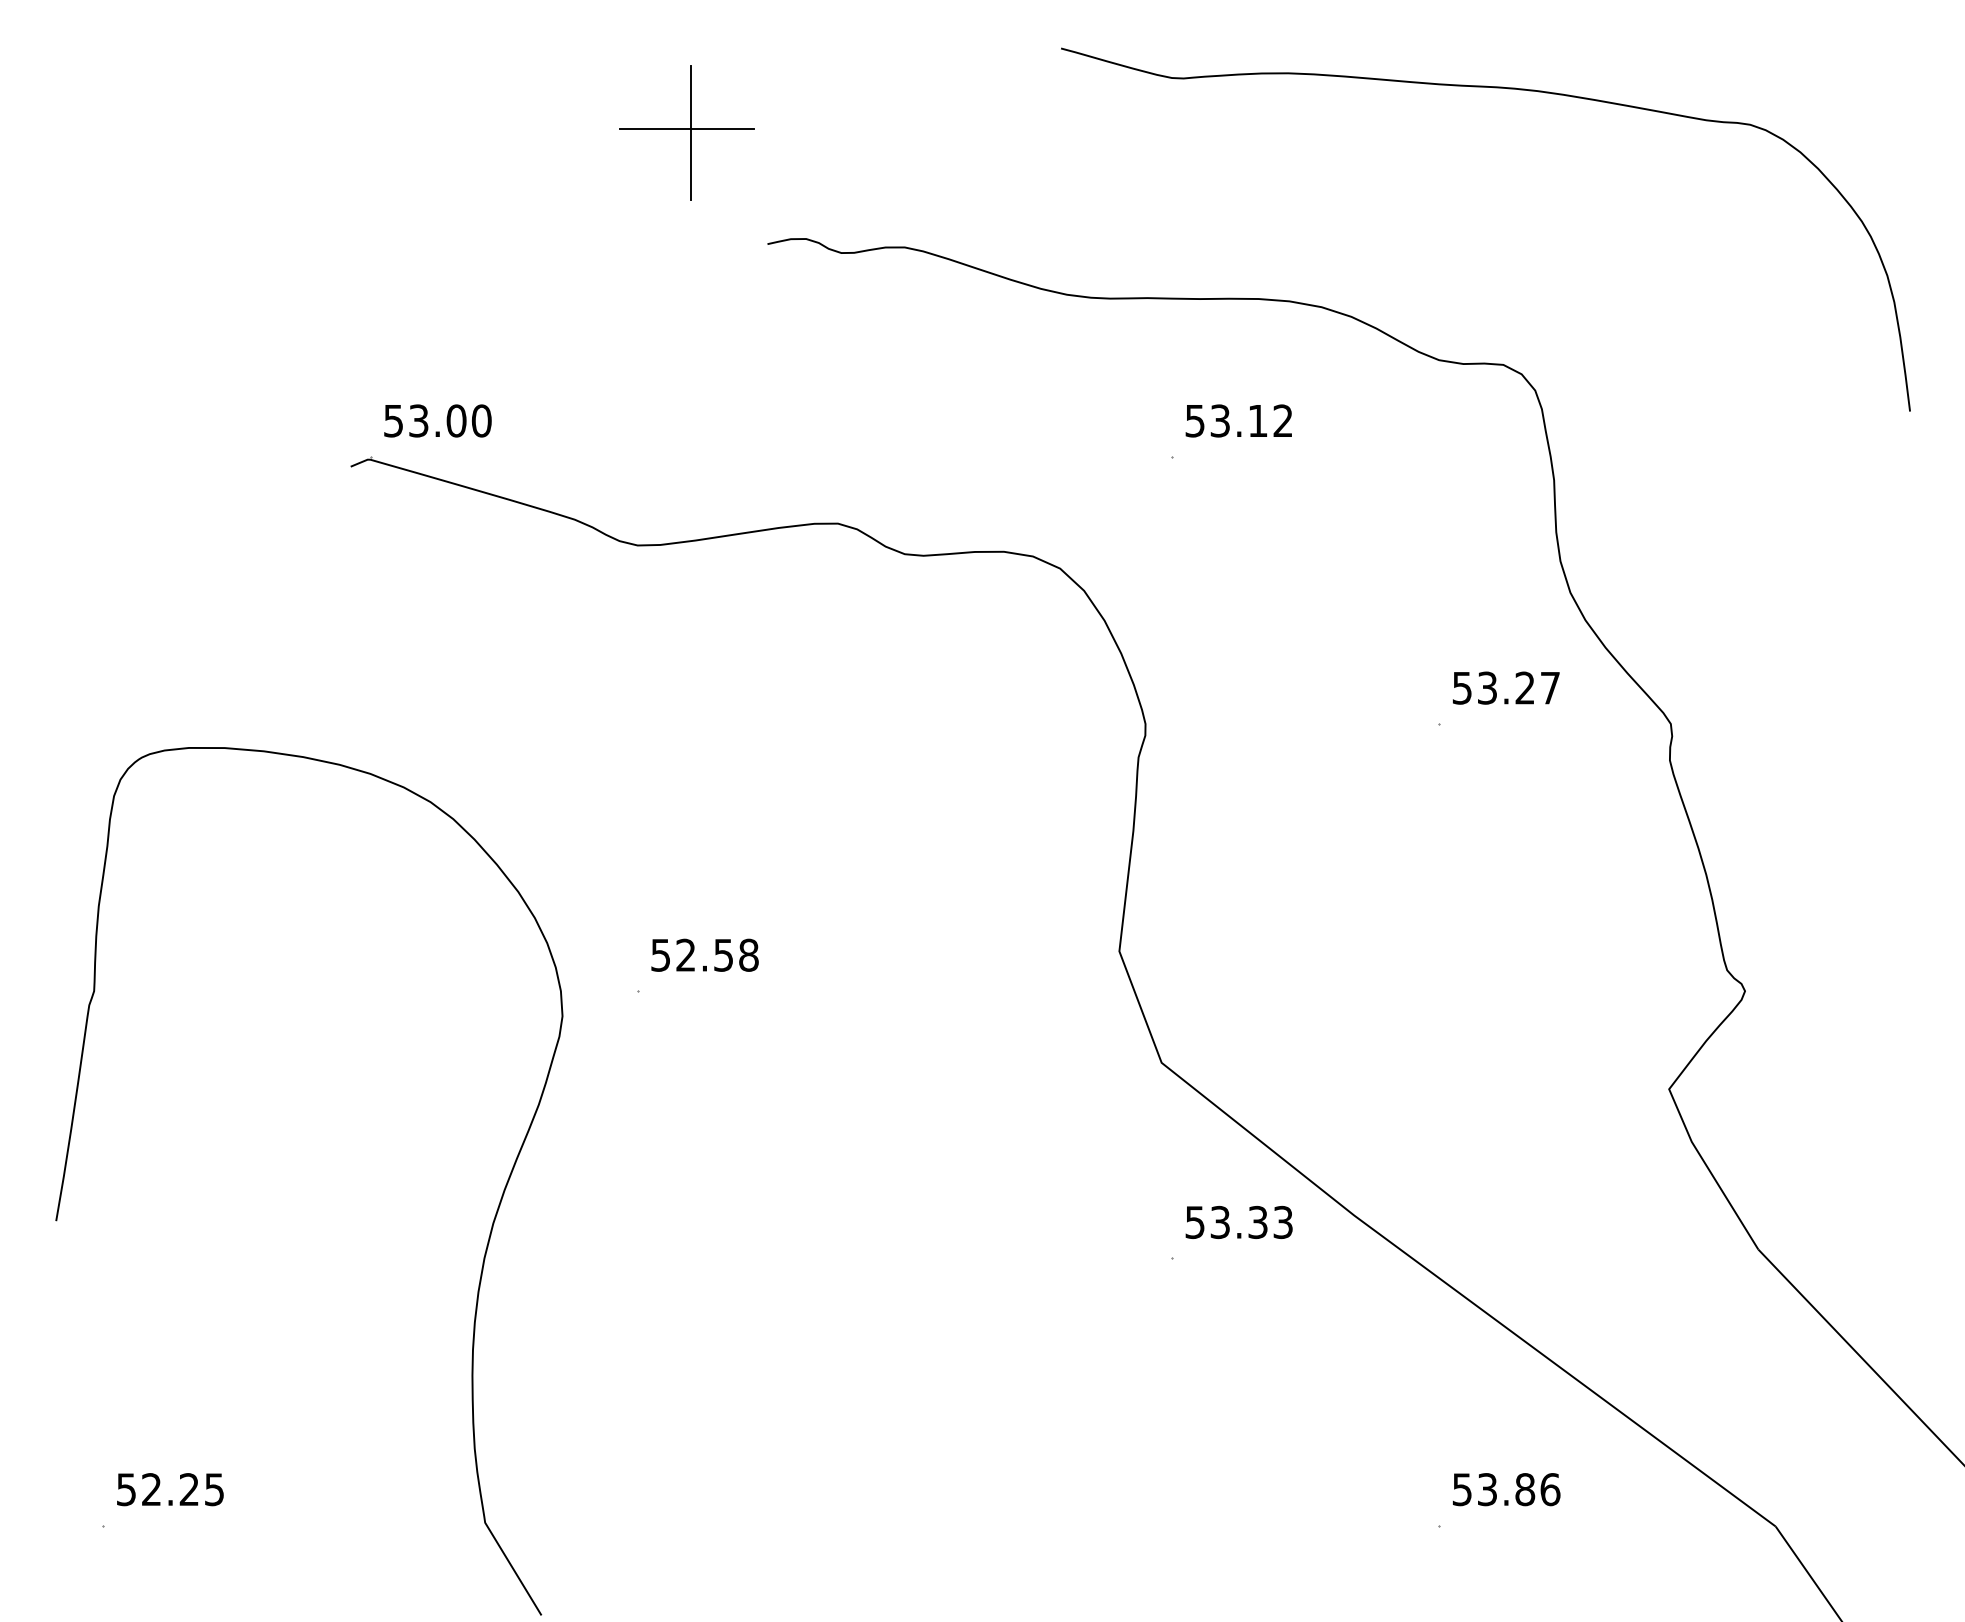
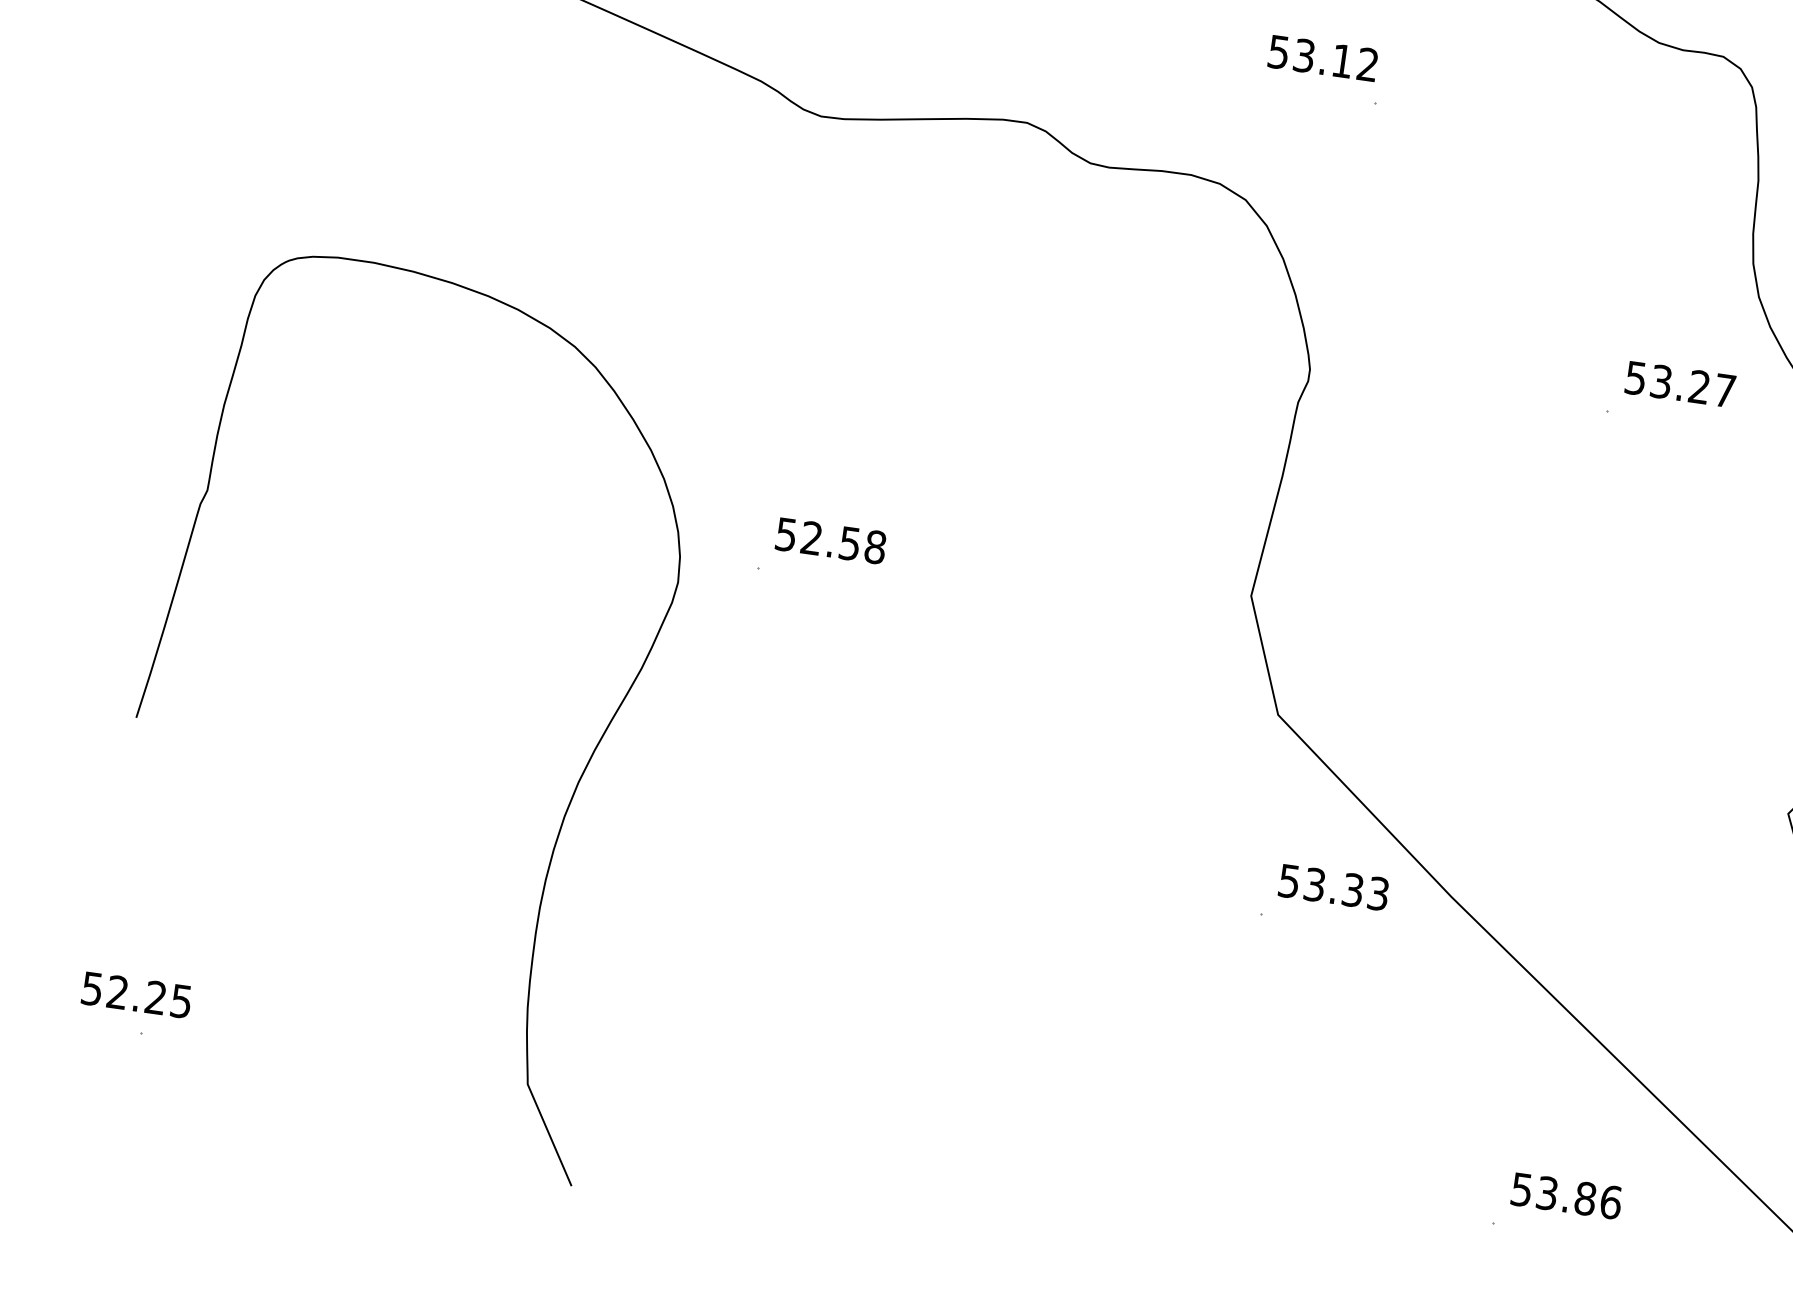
text: (1238, 420) -> (1322, 57), moved
text: (170, 1489) -> (136, 995), moved

